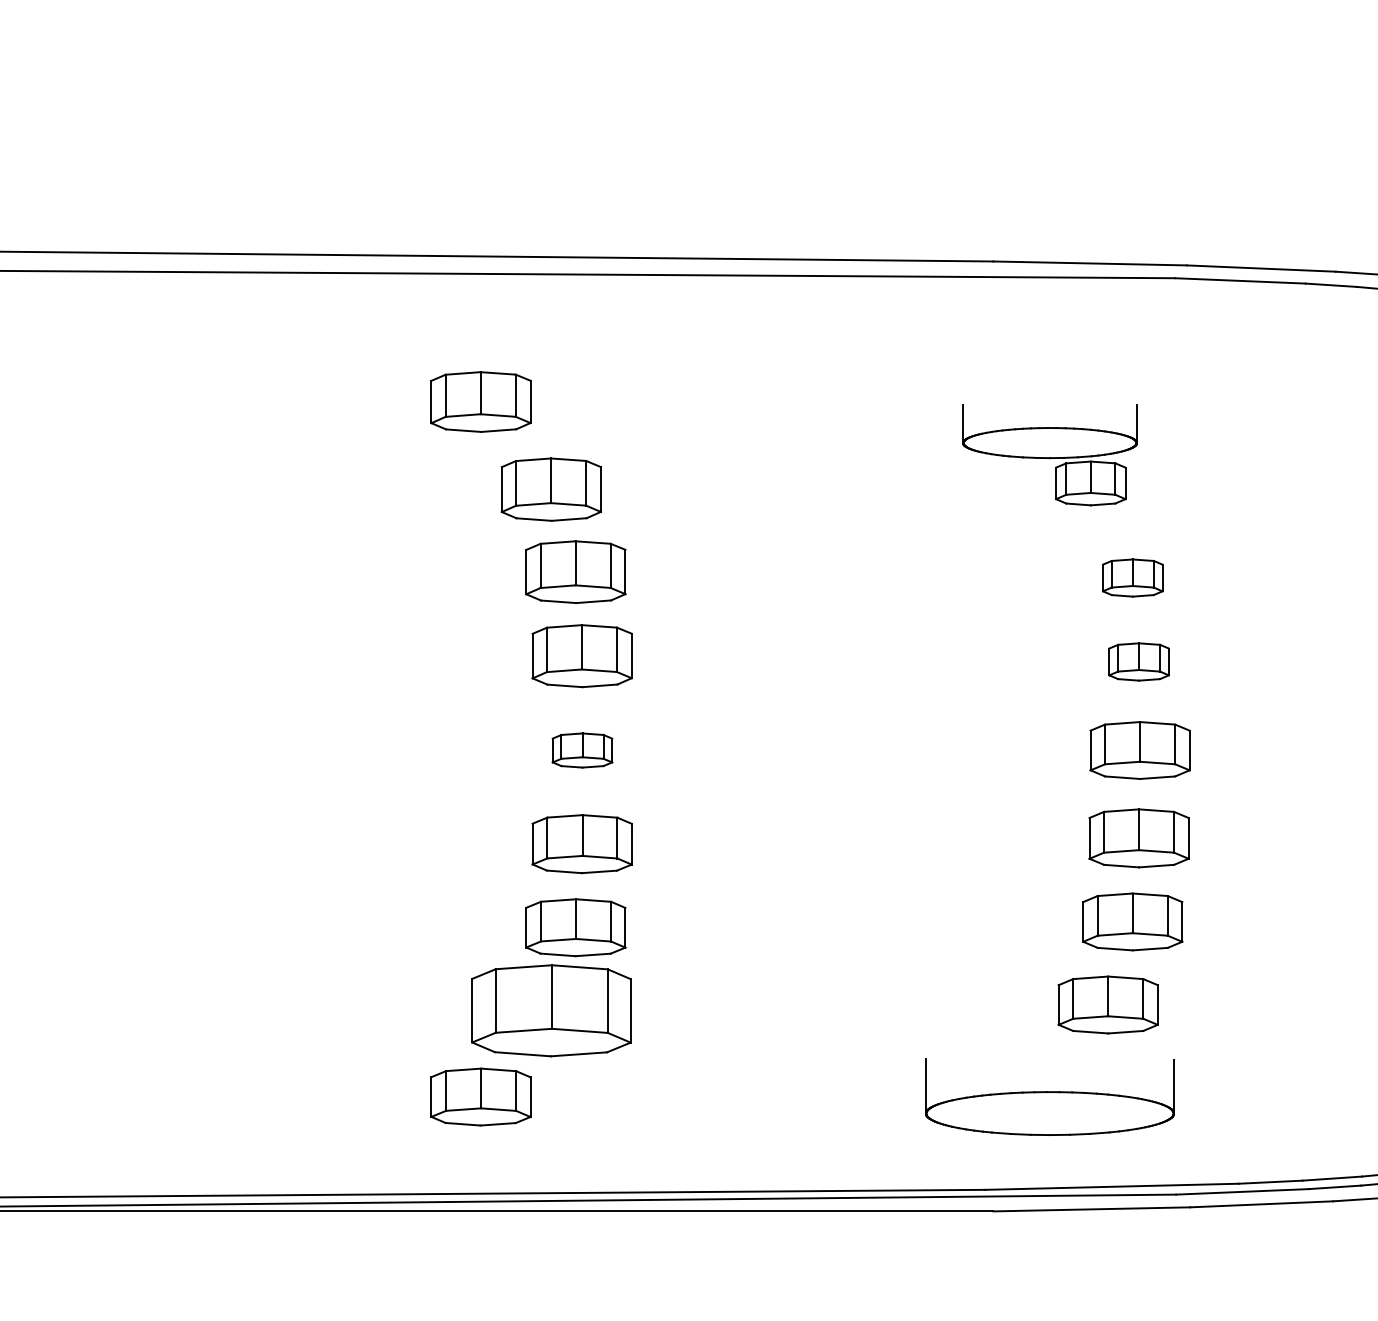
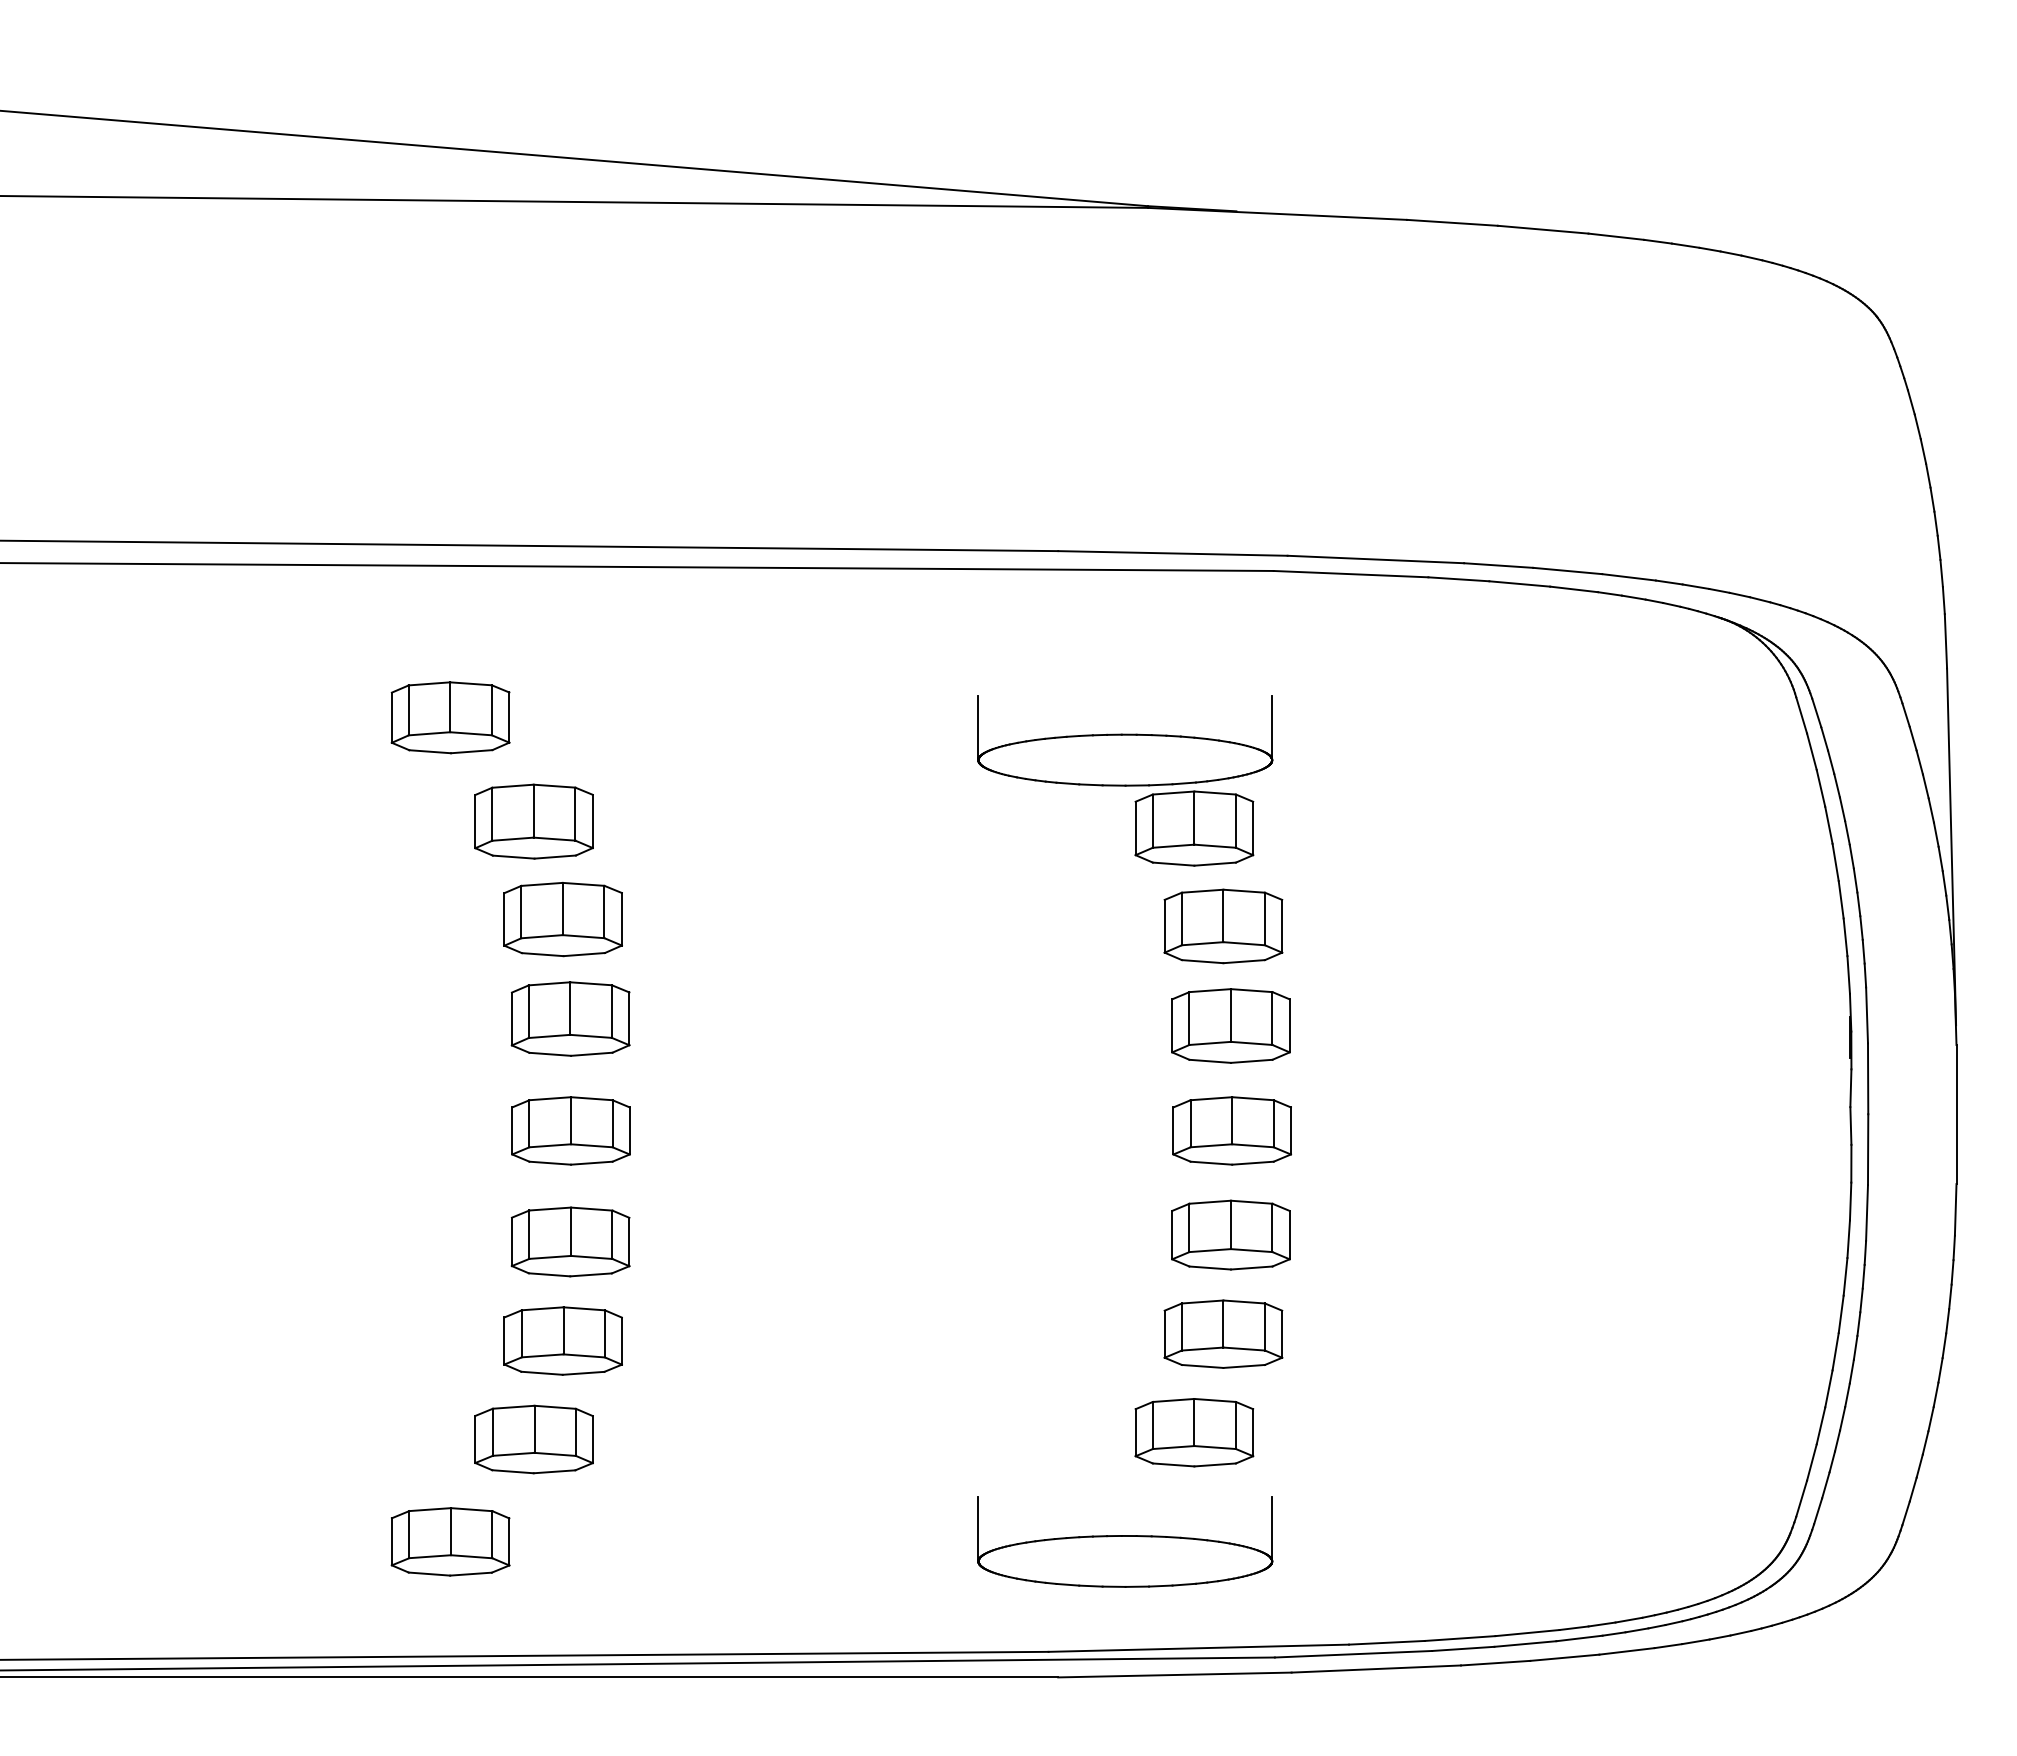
part: (1050, 454) -> (1125, 780), size x1.43
part: (1132, 578) -> (1223, 926), size x1.67
part: (1138, 661) -> (1230, 1025), size x1.67
part: (582, 750) -> (570, 1130), size x1.67
part: (550, 1010) -> (533, 1439), size x0.62

